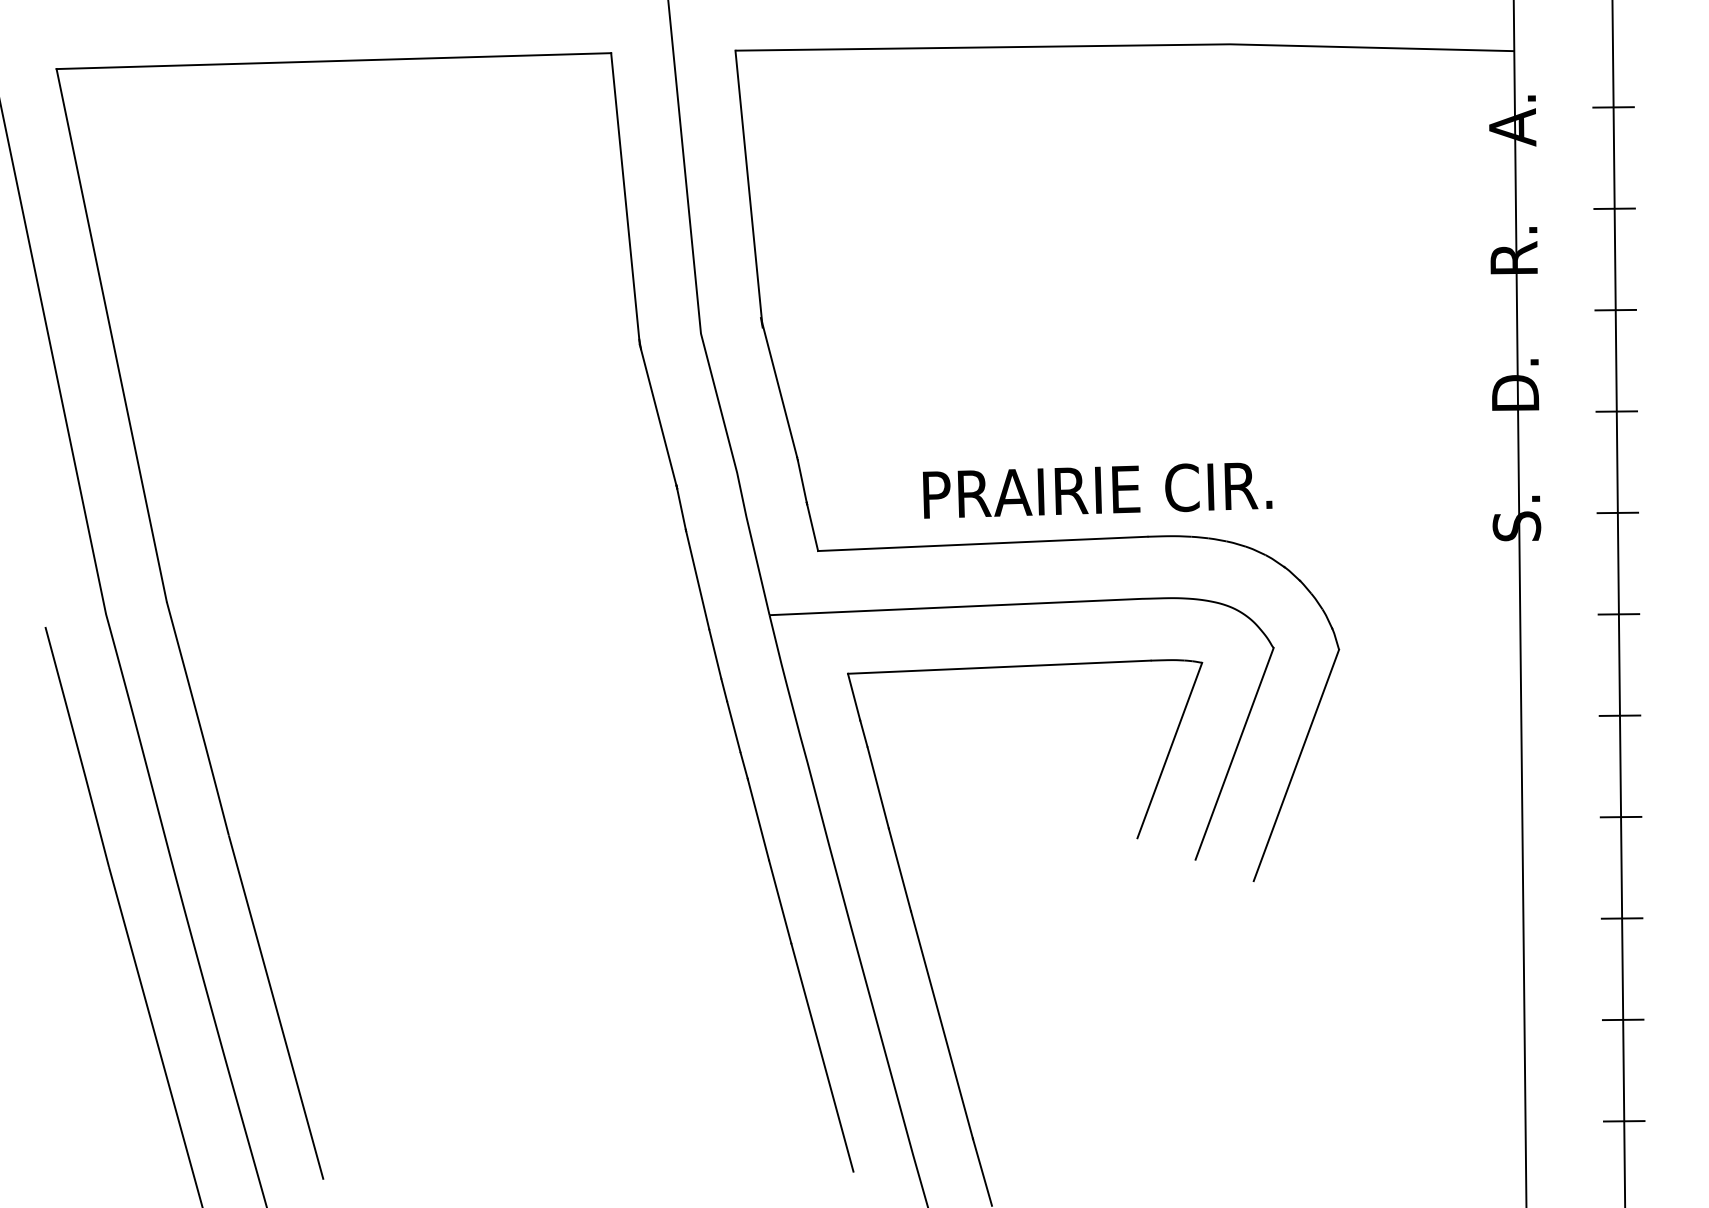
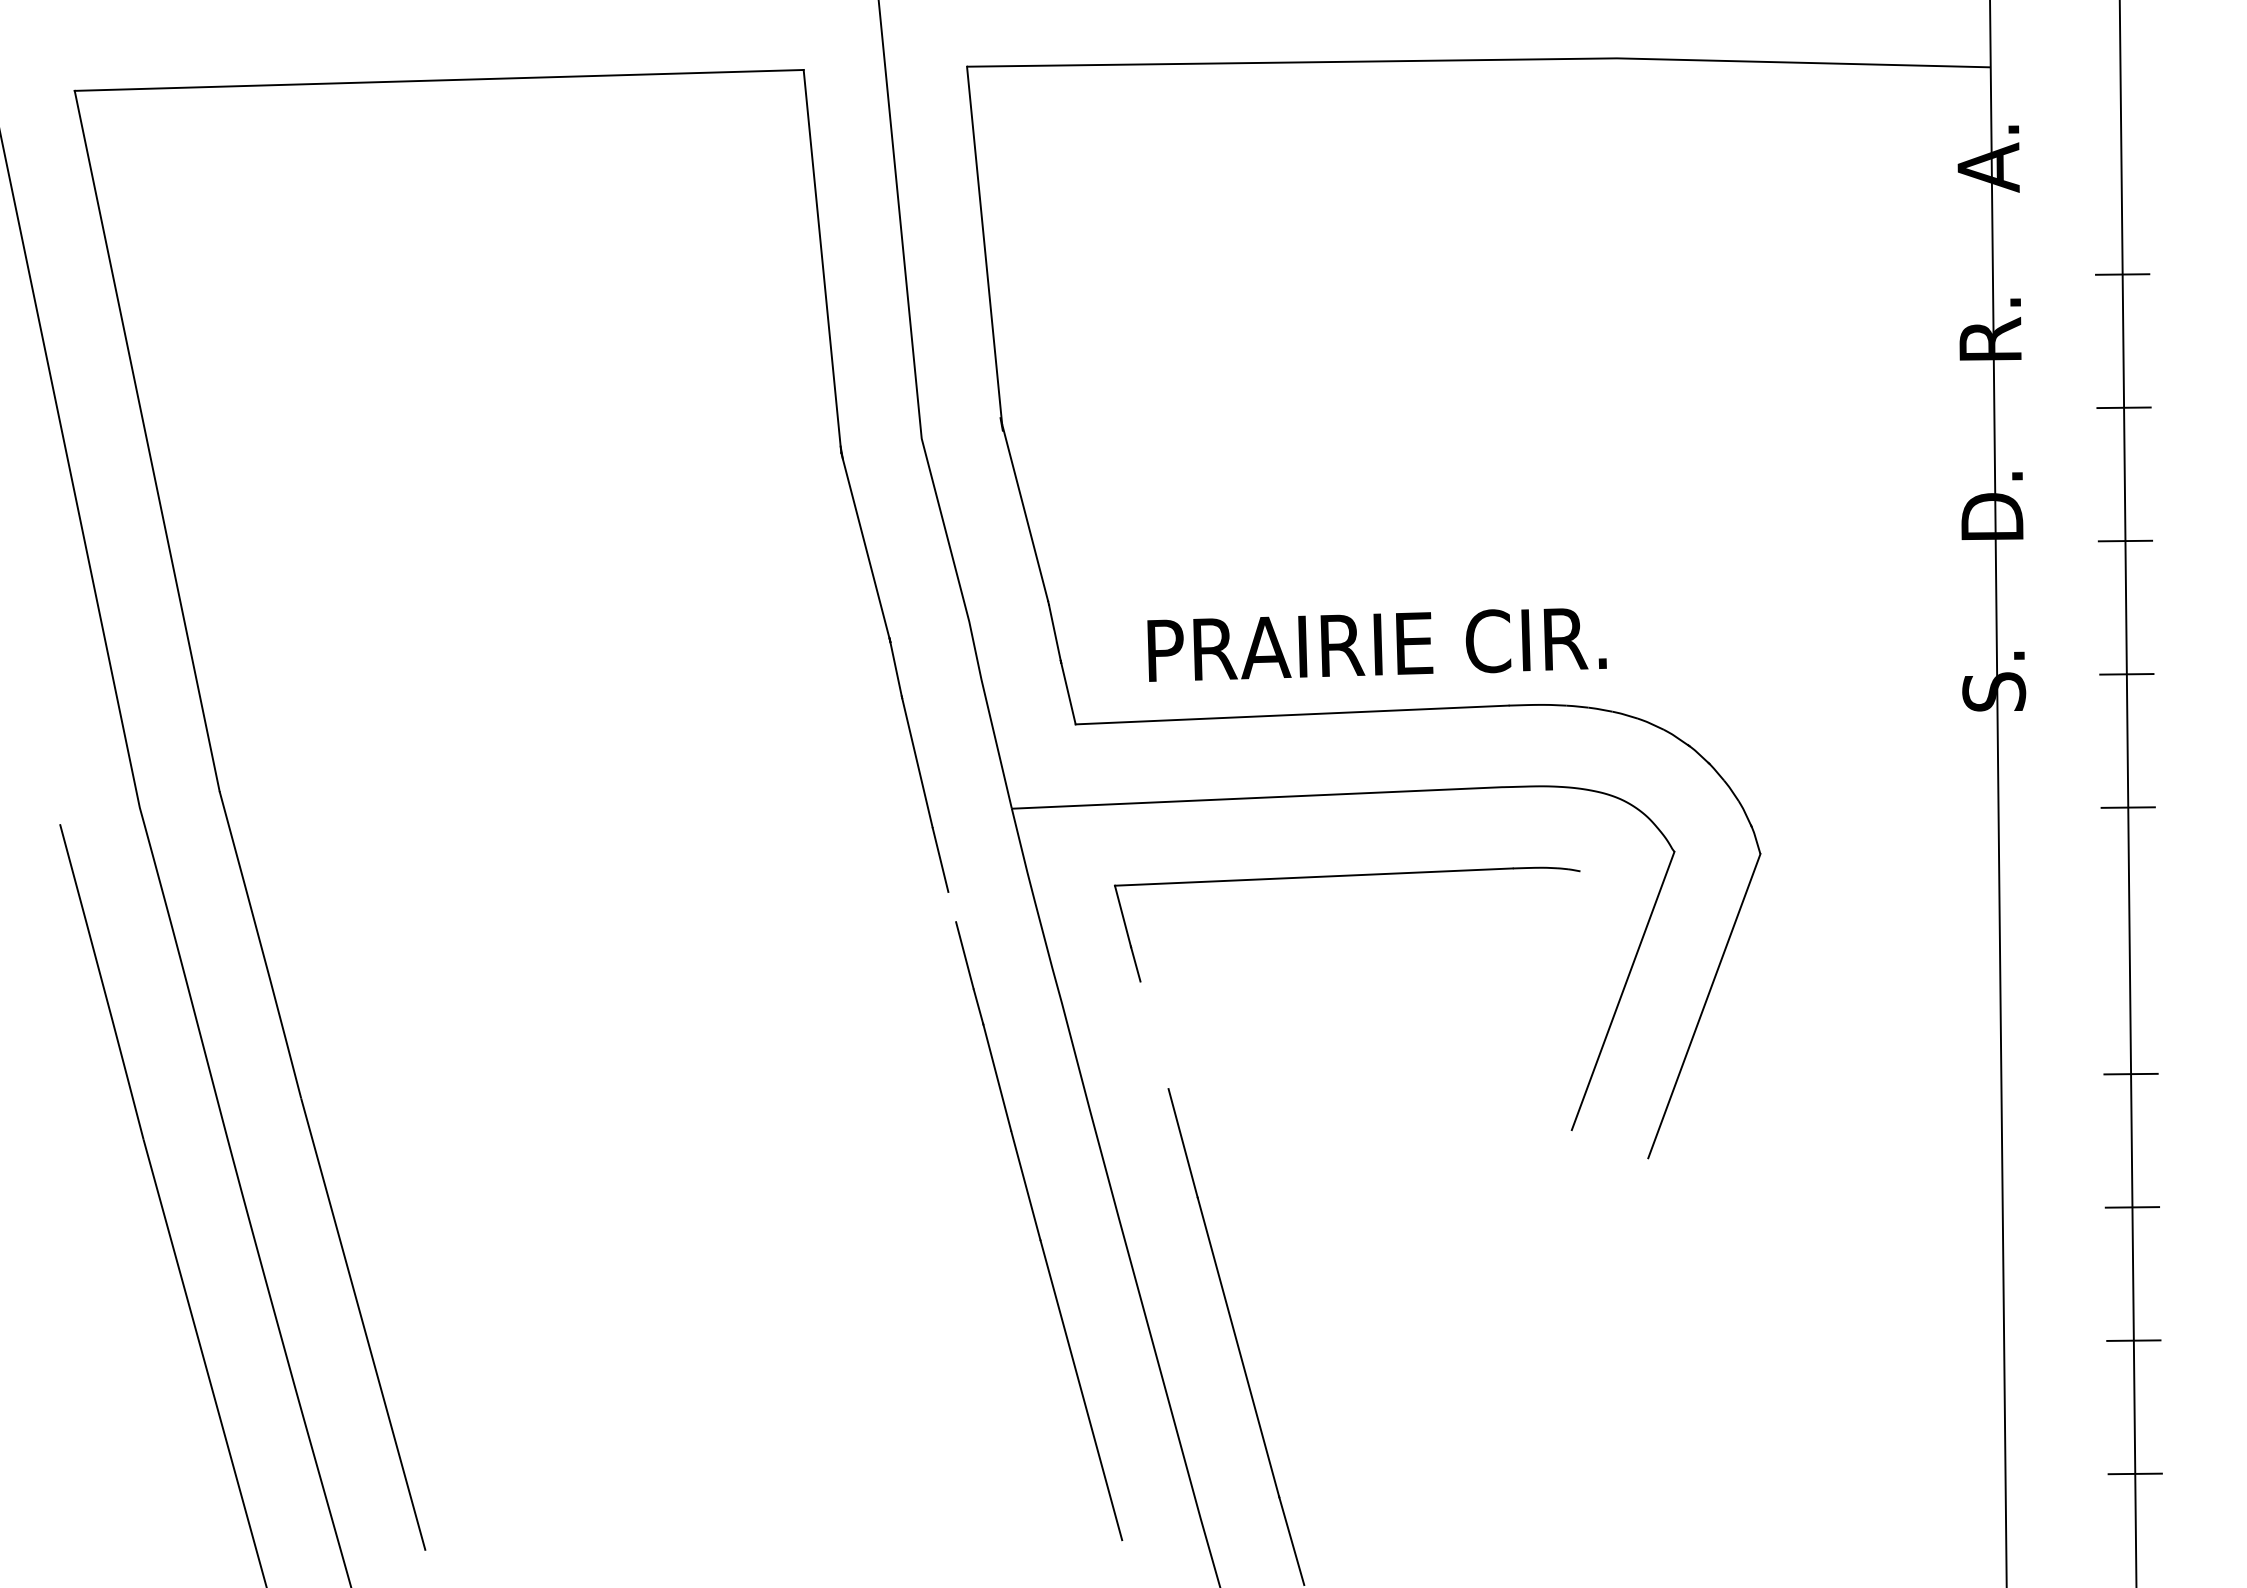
line: (1613, 106) -> (2120, 140), removed
text: (1097, 490) -> (1376, 644), moved
line: (724, 689) -> (952, 906), removed
line: (1619, 715) -> (2129, 940), removed
line: (1169, 750) -> (1537, 986), removed
line: (878, 787) -> (1154, 1035), removed

